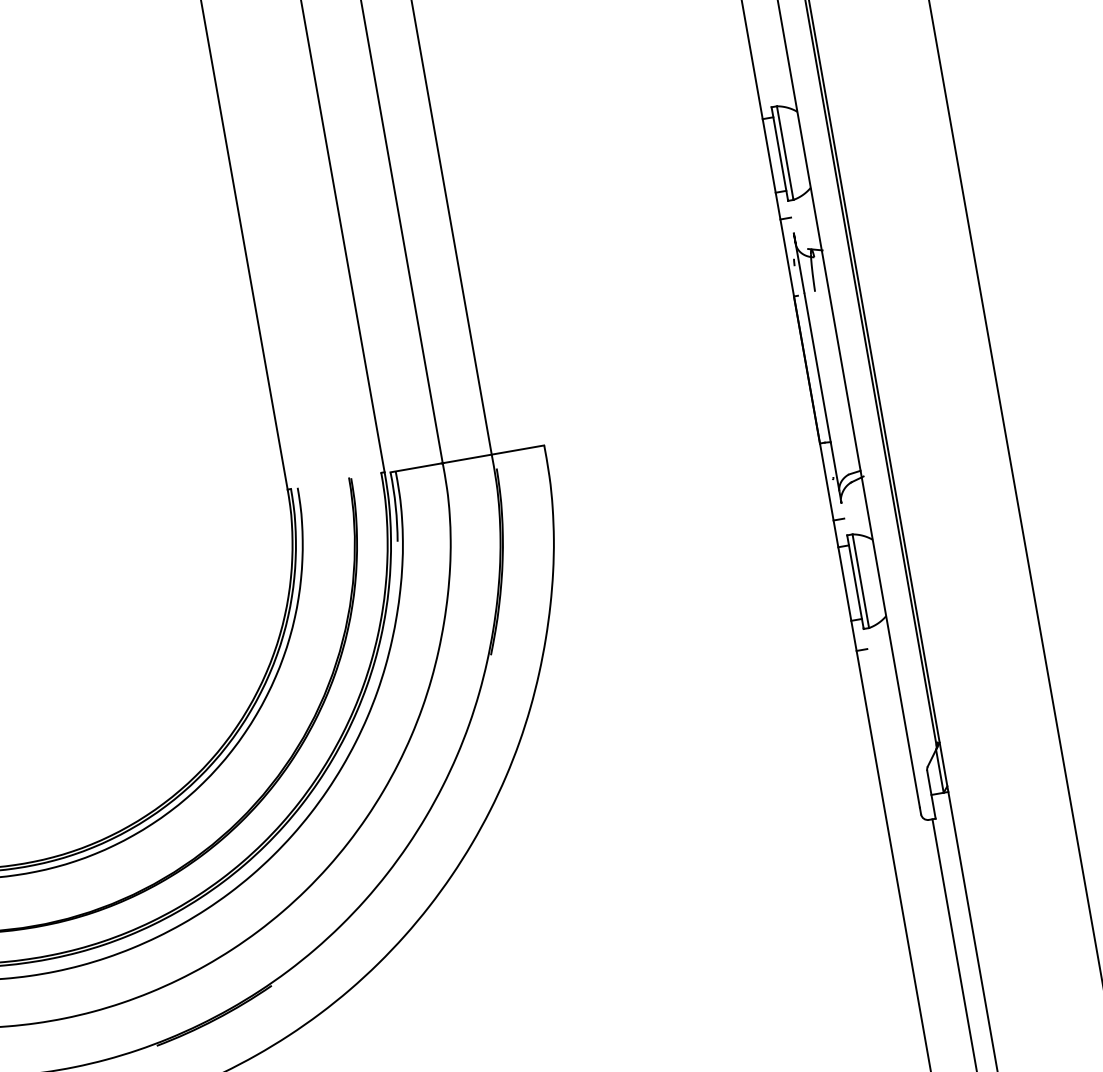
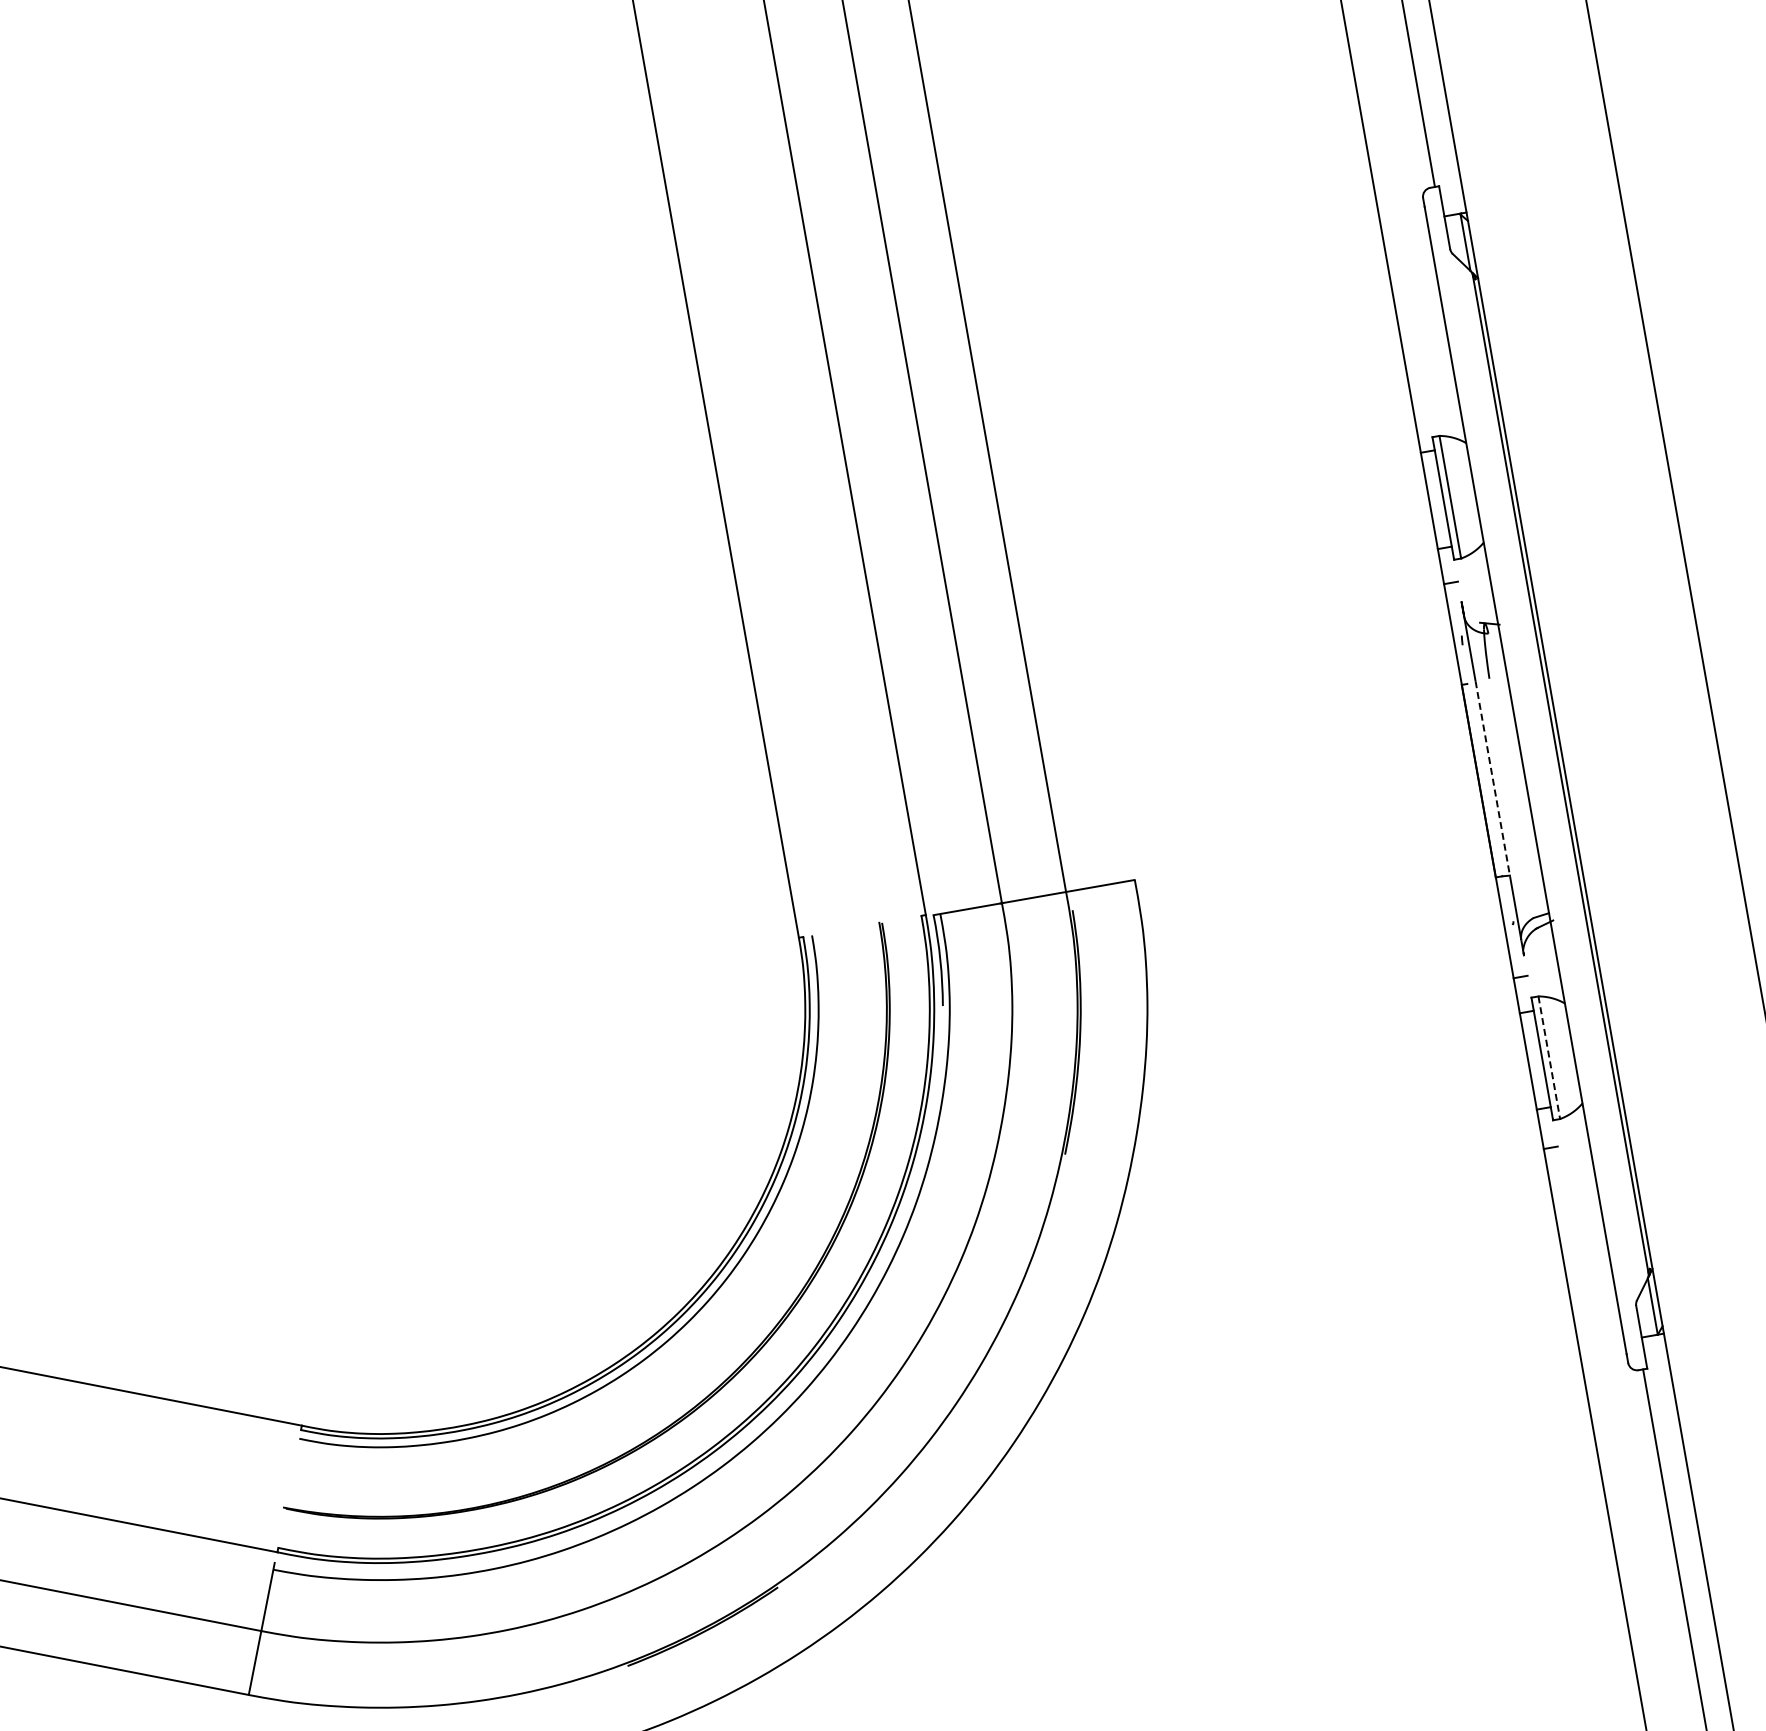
line: (817, 367) -> (1492, 778), solid -> dashed
line: (860, 581) -> (1549, 1058), solid -> dashed

